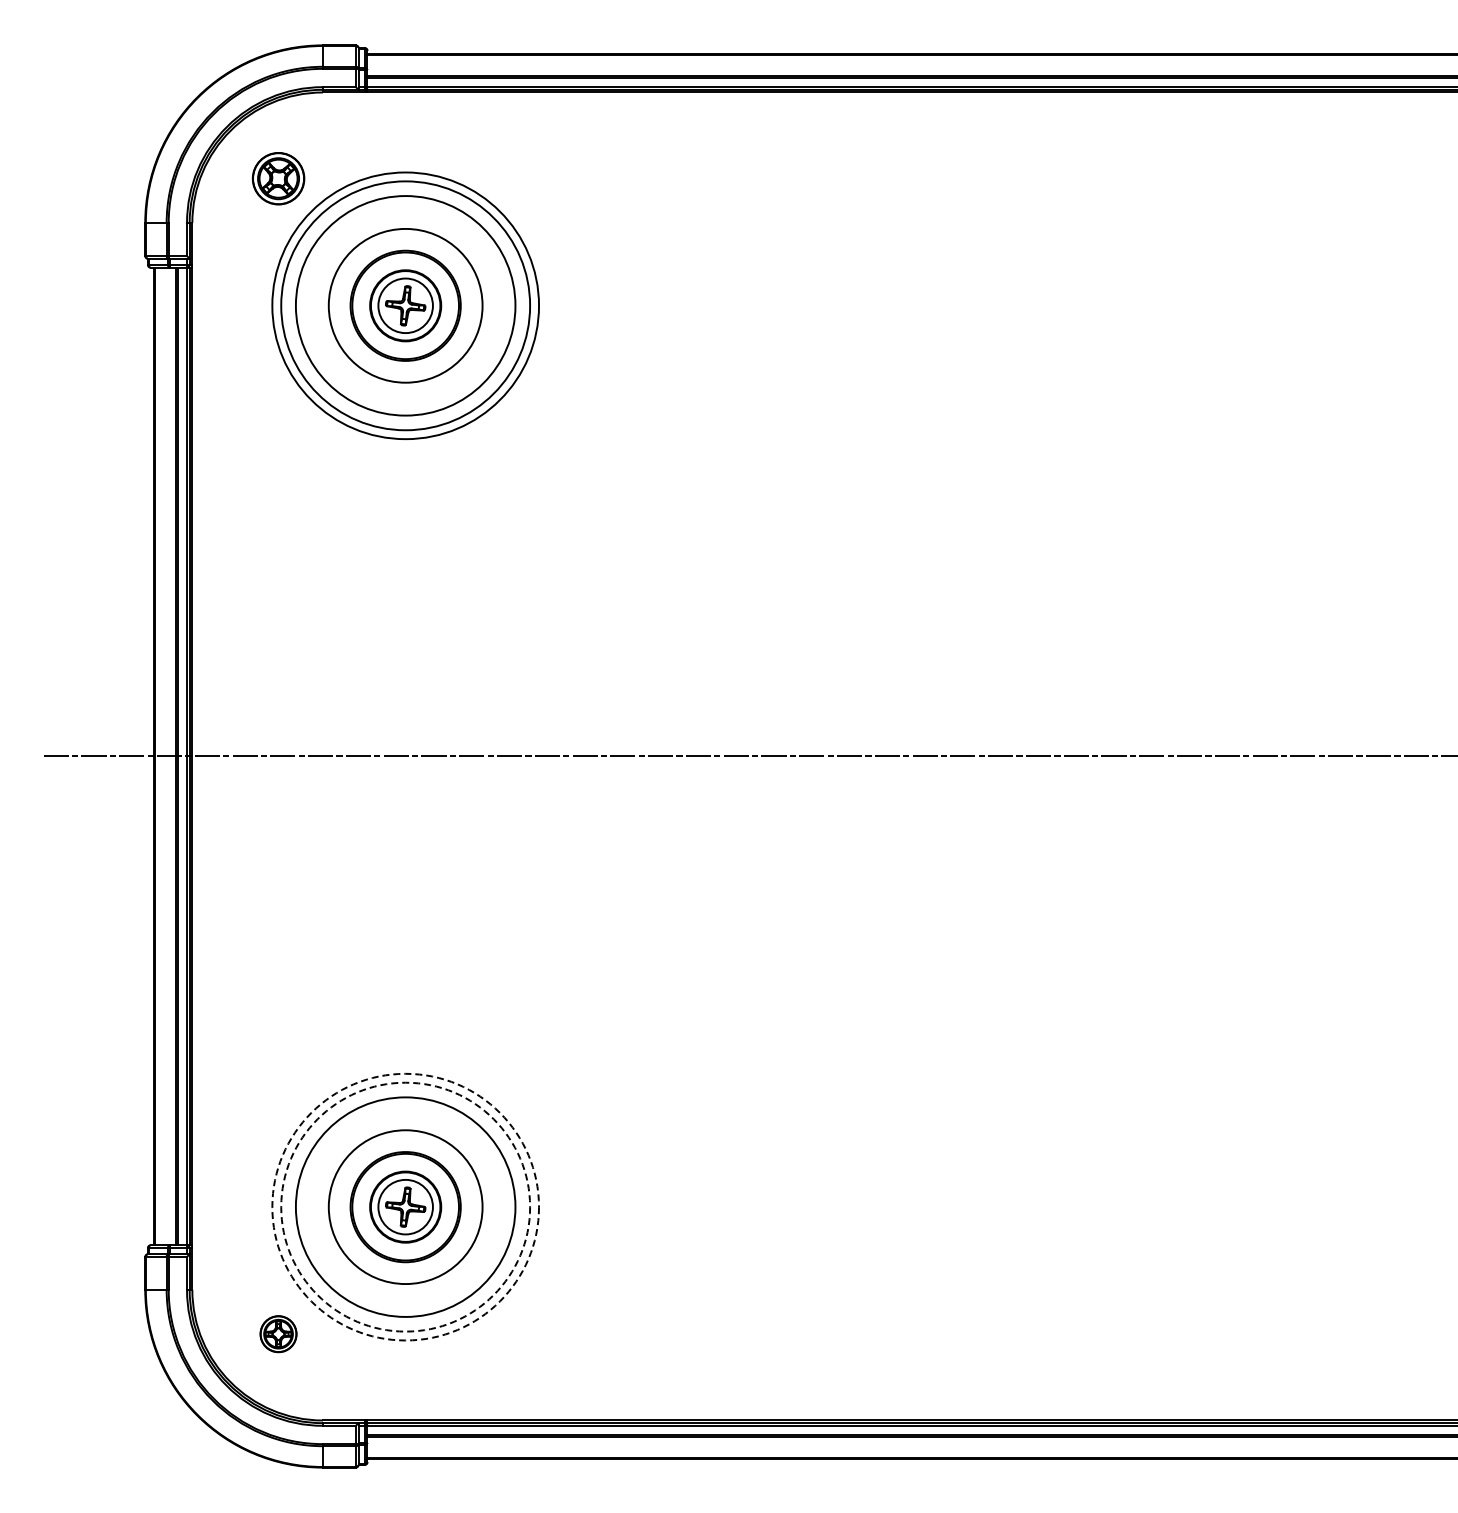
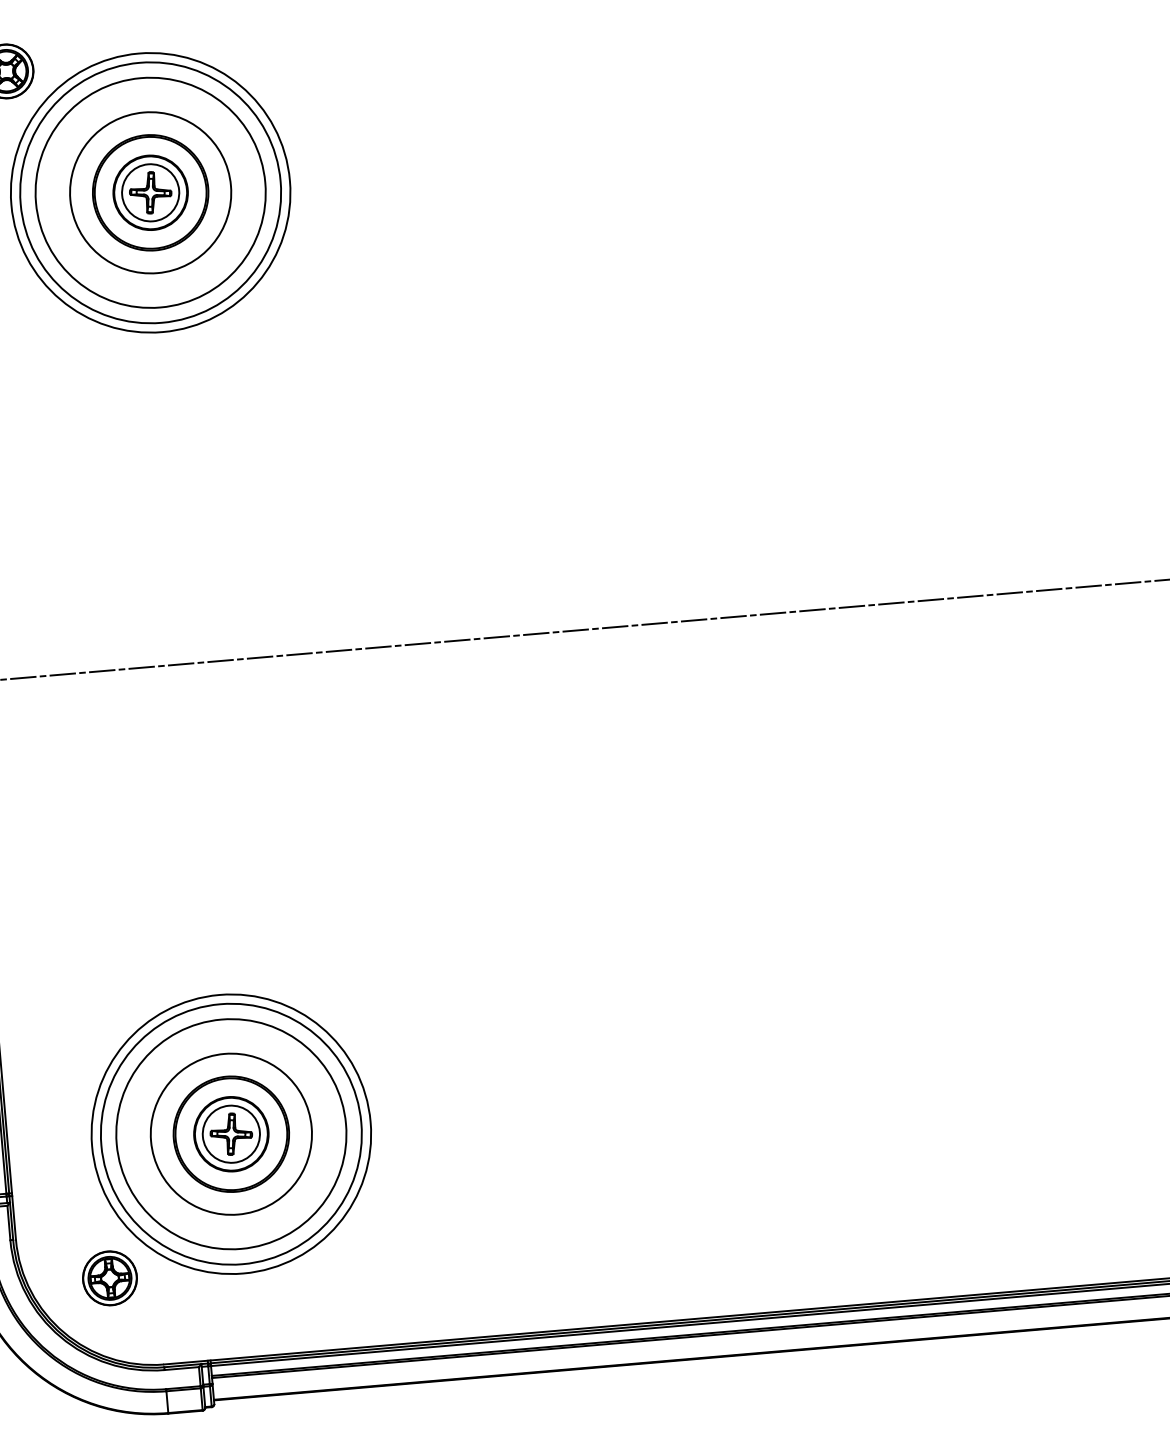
circle: (405, 1206) -> (231, 1133), dashed -> solid
circle: (405, 1206) -> (231, 1133), dashed -> solid
part: (278, 1333) -> (109, 1277), size x1.43

